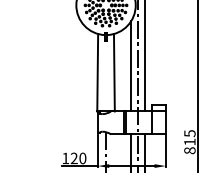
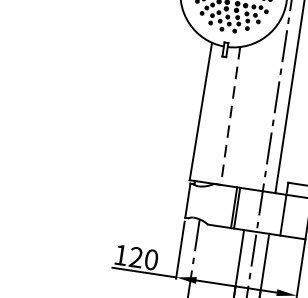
line: (131, 65) -> (262, 107), removed
line: (114, 72) -> (230, 115), solid -> dashed

